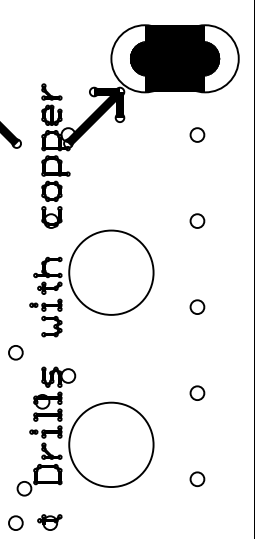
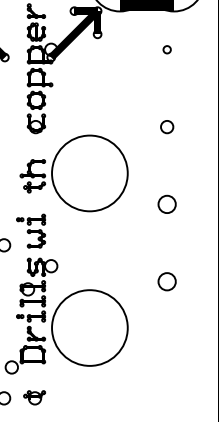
part: (197, 134) -> (167, 49), size x0.6
part: (197, 306) -> (167, 203), size x1.4
part: (45, 317) -> (30, 230), moved
part: (197, 392) -> (167, 281), size x1.4
part: (197, 478) -> (167, 358), removed

